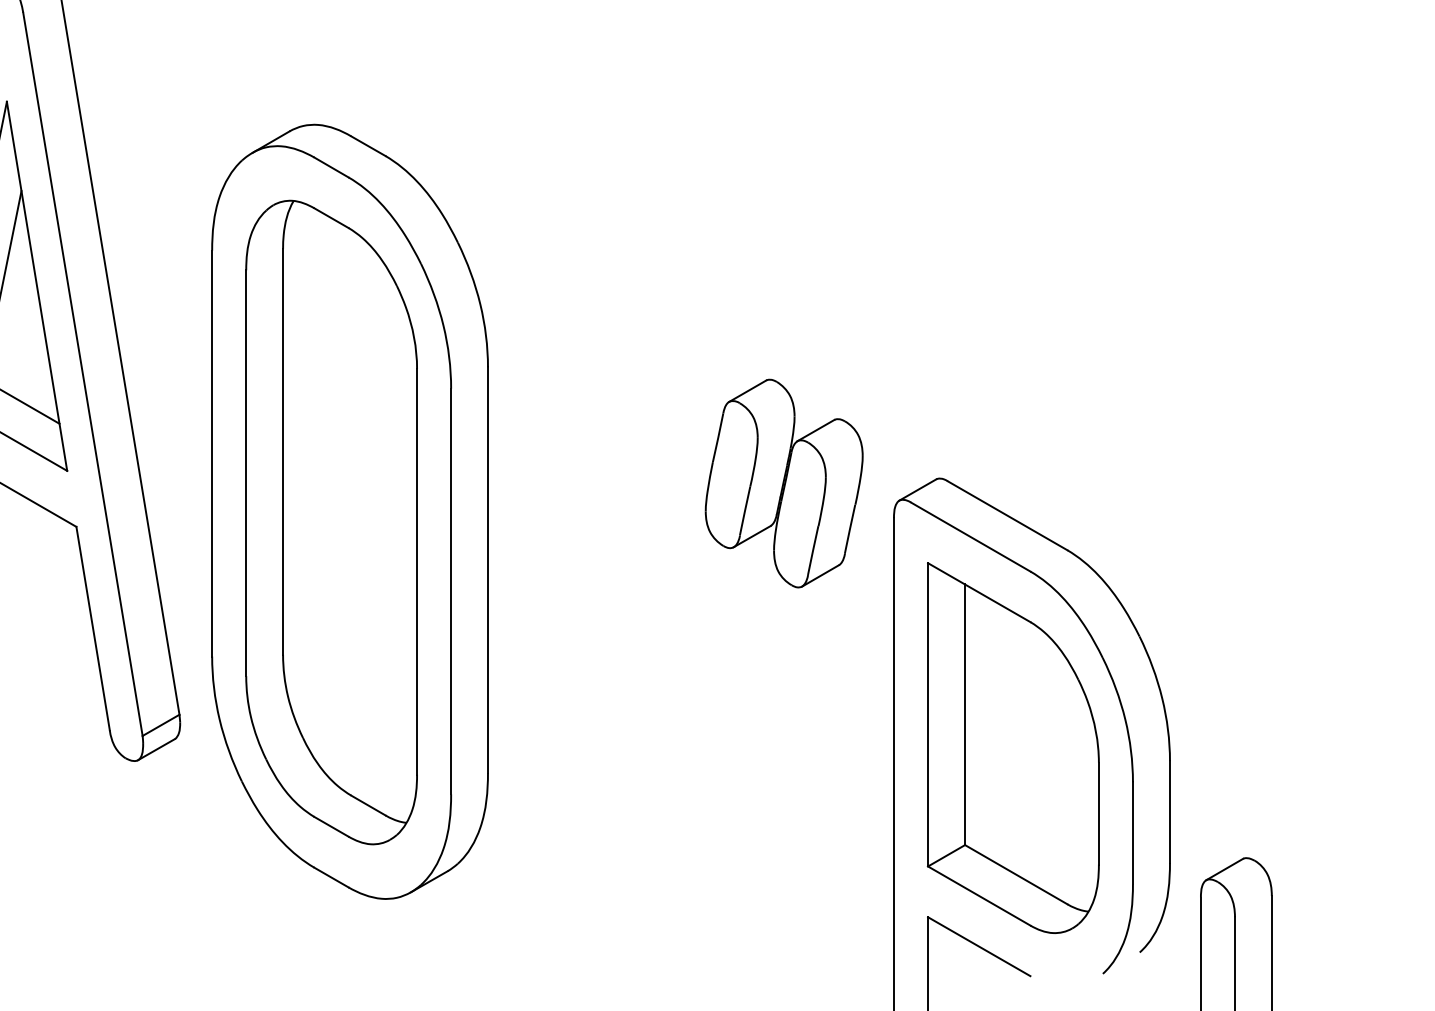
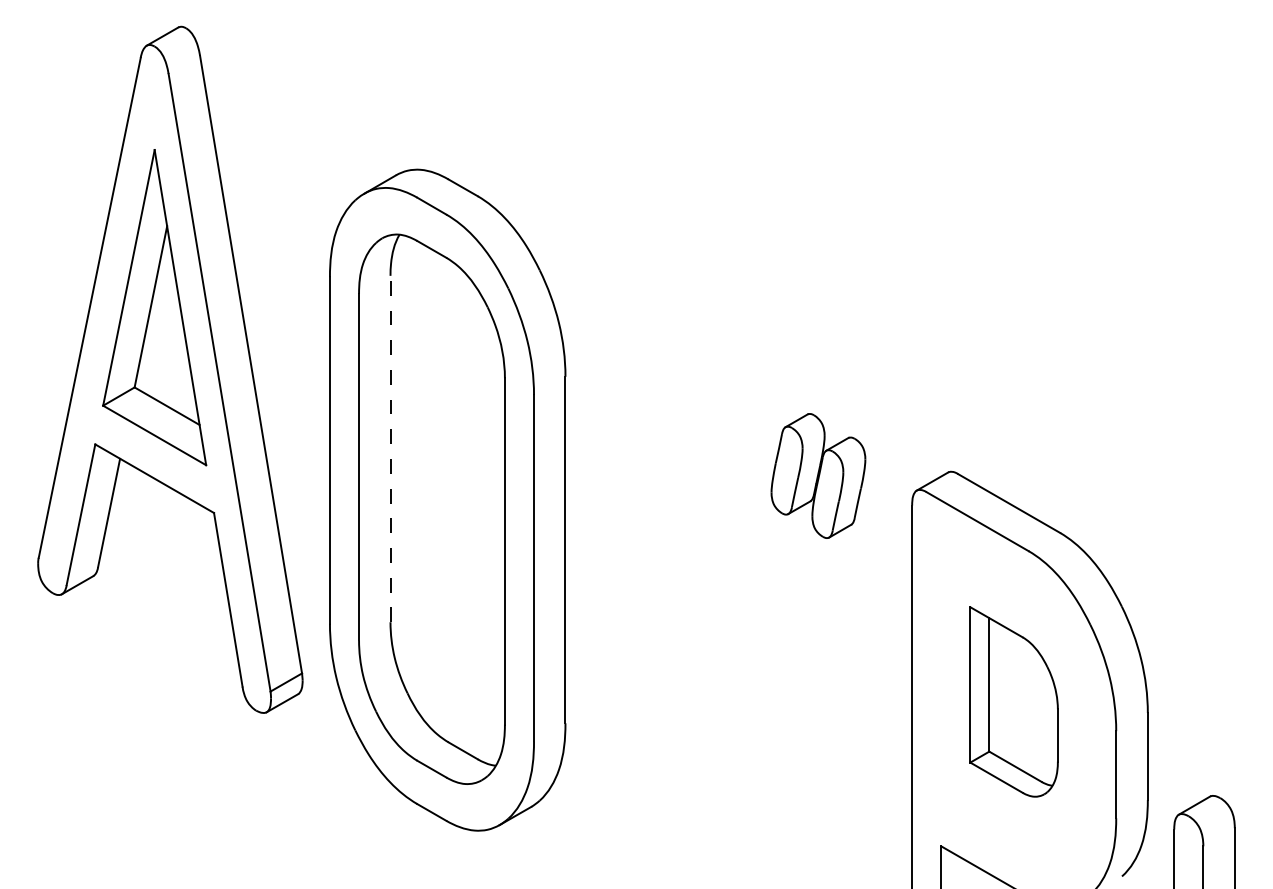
line: (283, 451) -> (390, 448), solid -> dashed
part: (784, 482) -> (818, 475), size x0.7
part: (1012, 747) -> (1013, 701), size x0.6

